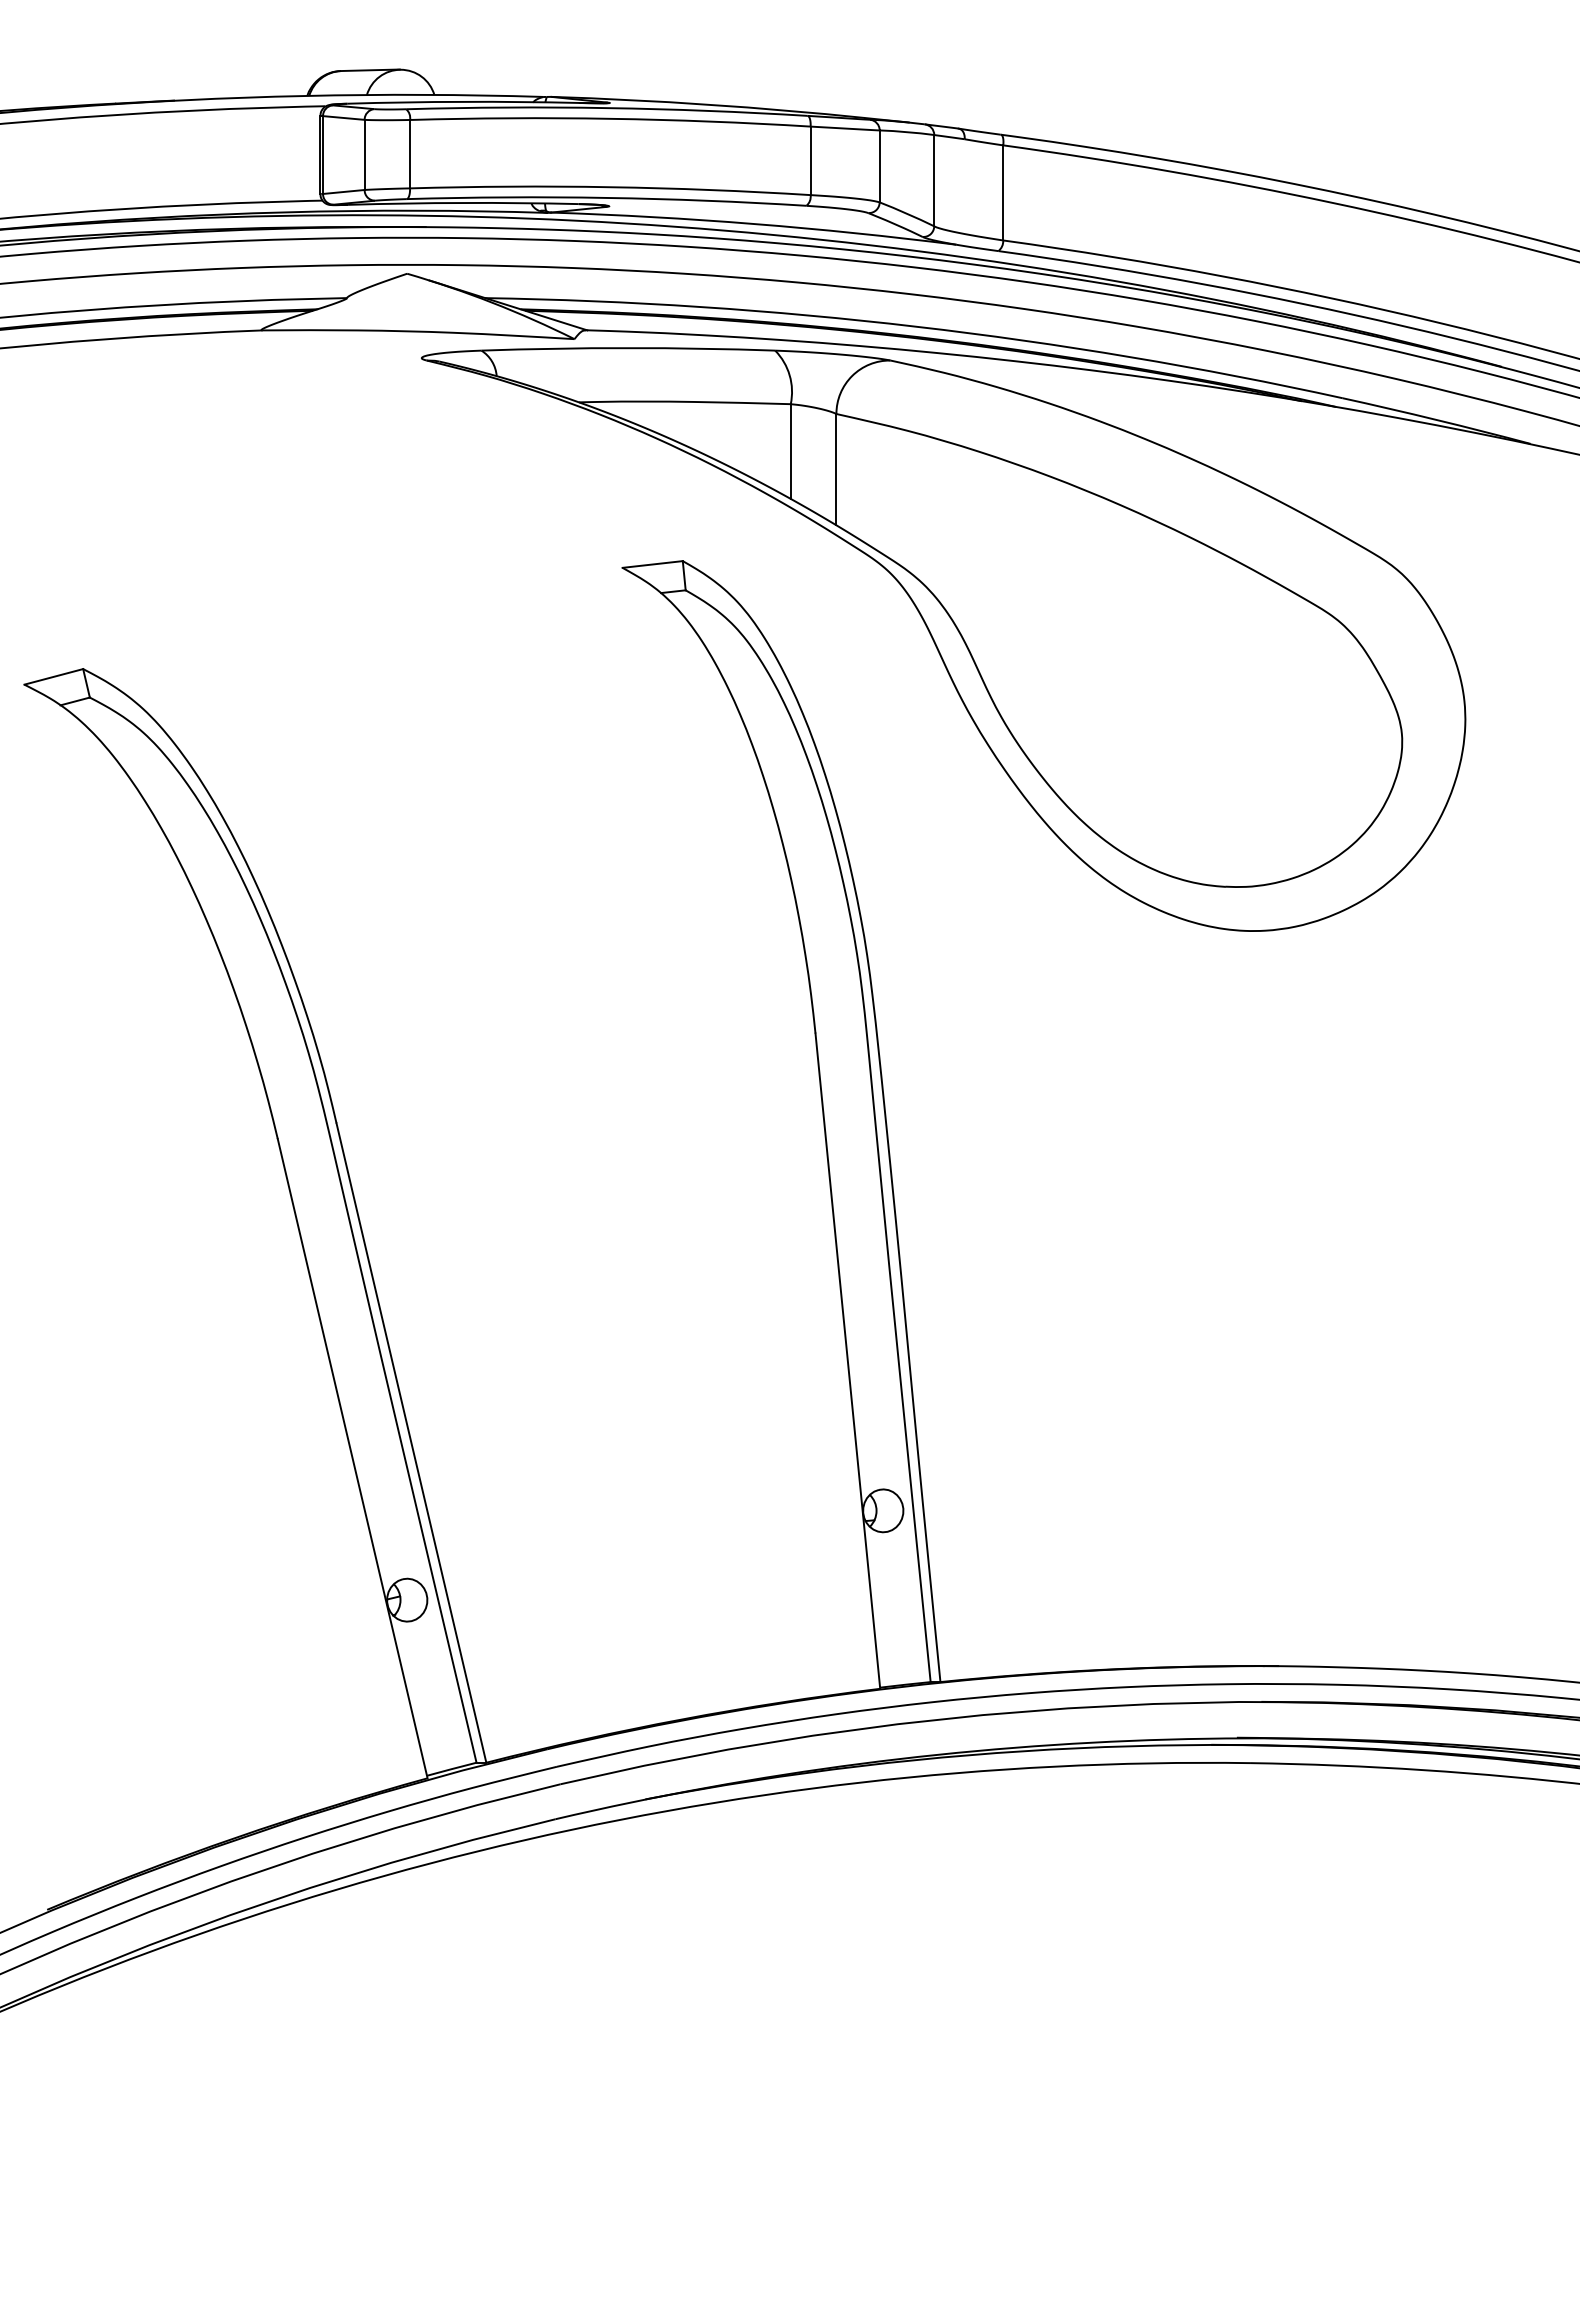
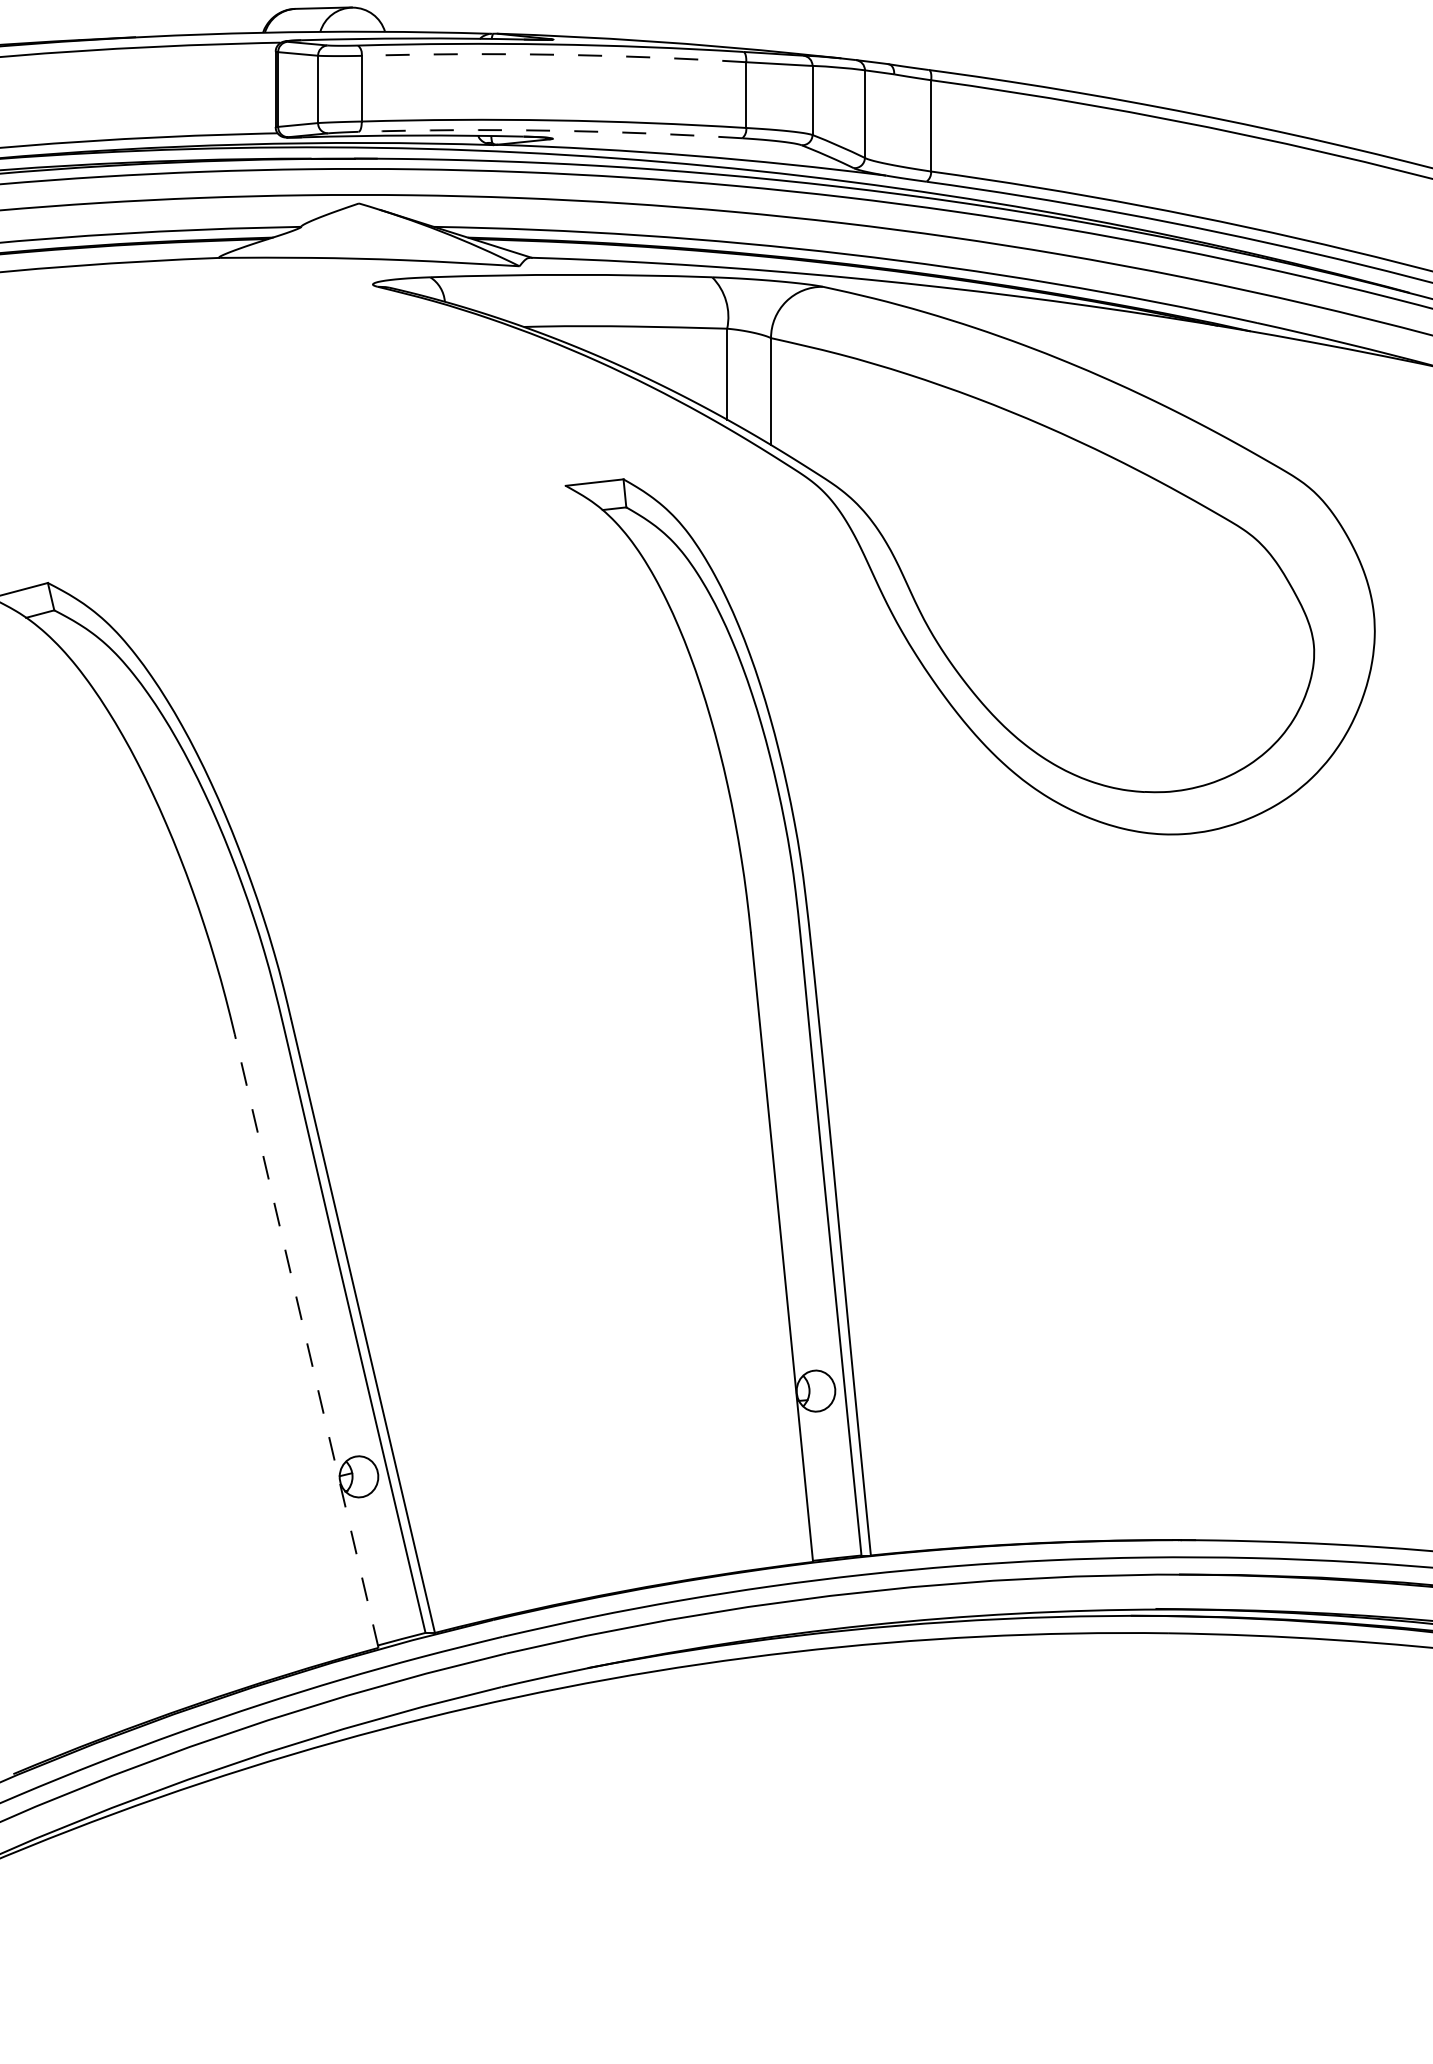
arc: (610, 118) -> (554, 54), solid -> dashed
arc: (606, 197) -> (550, 130), solid -> dashed
line: (352, 1458) -> (306, 1340), solid -> dashed

